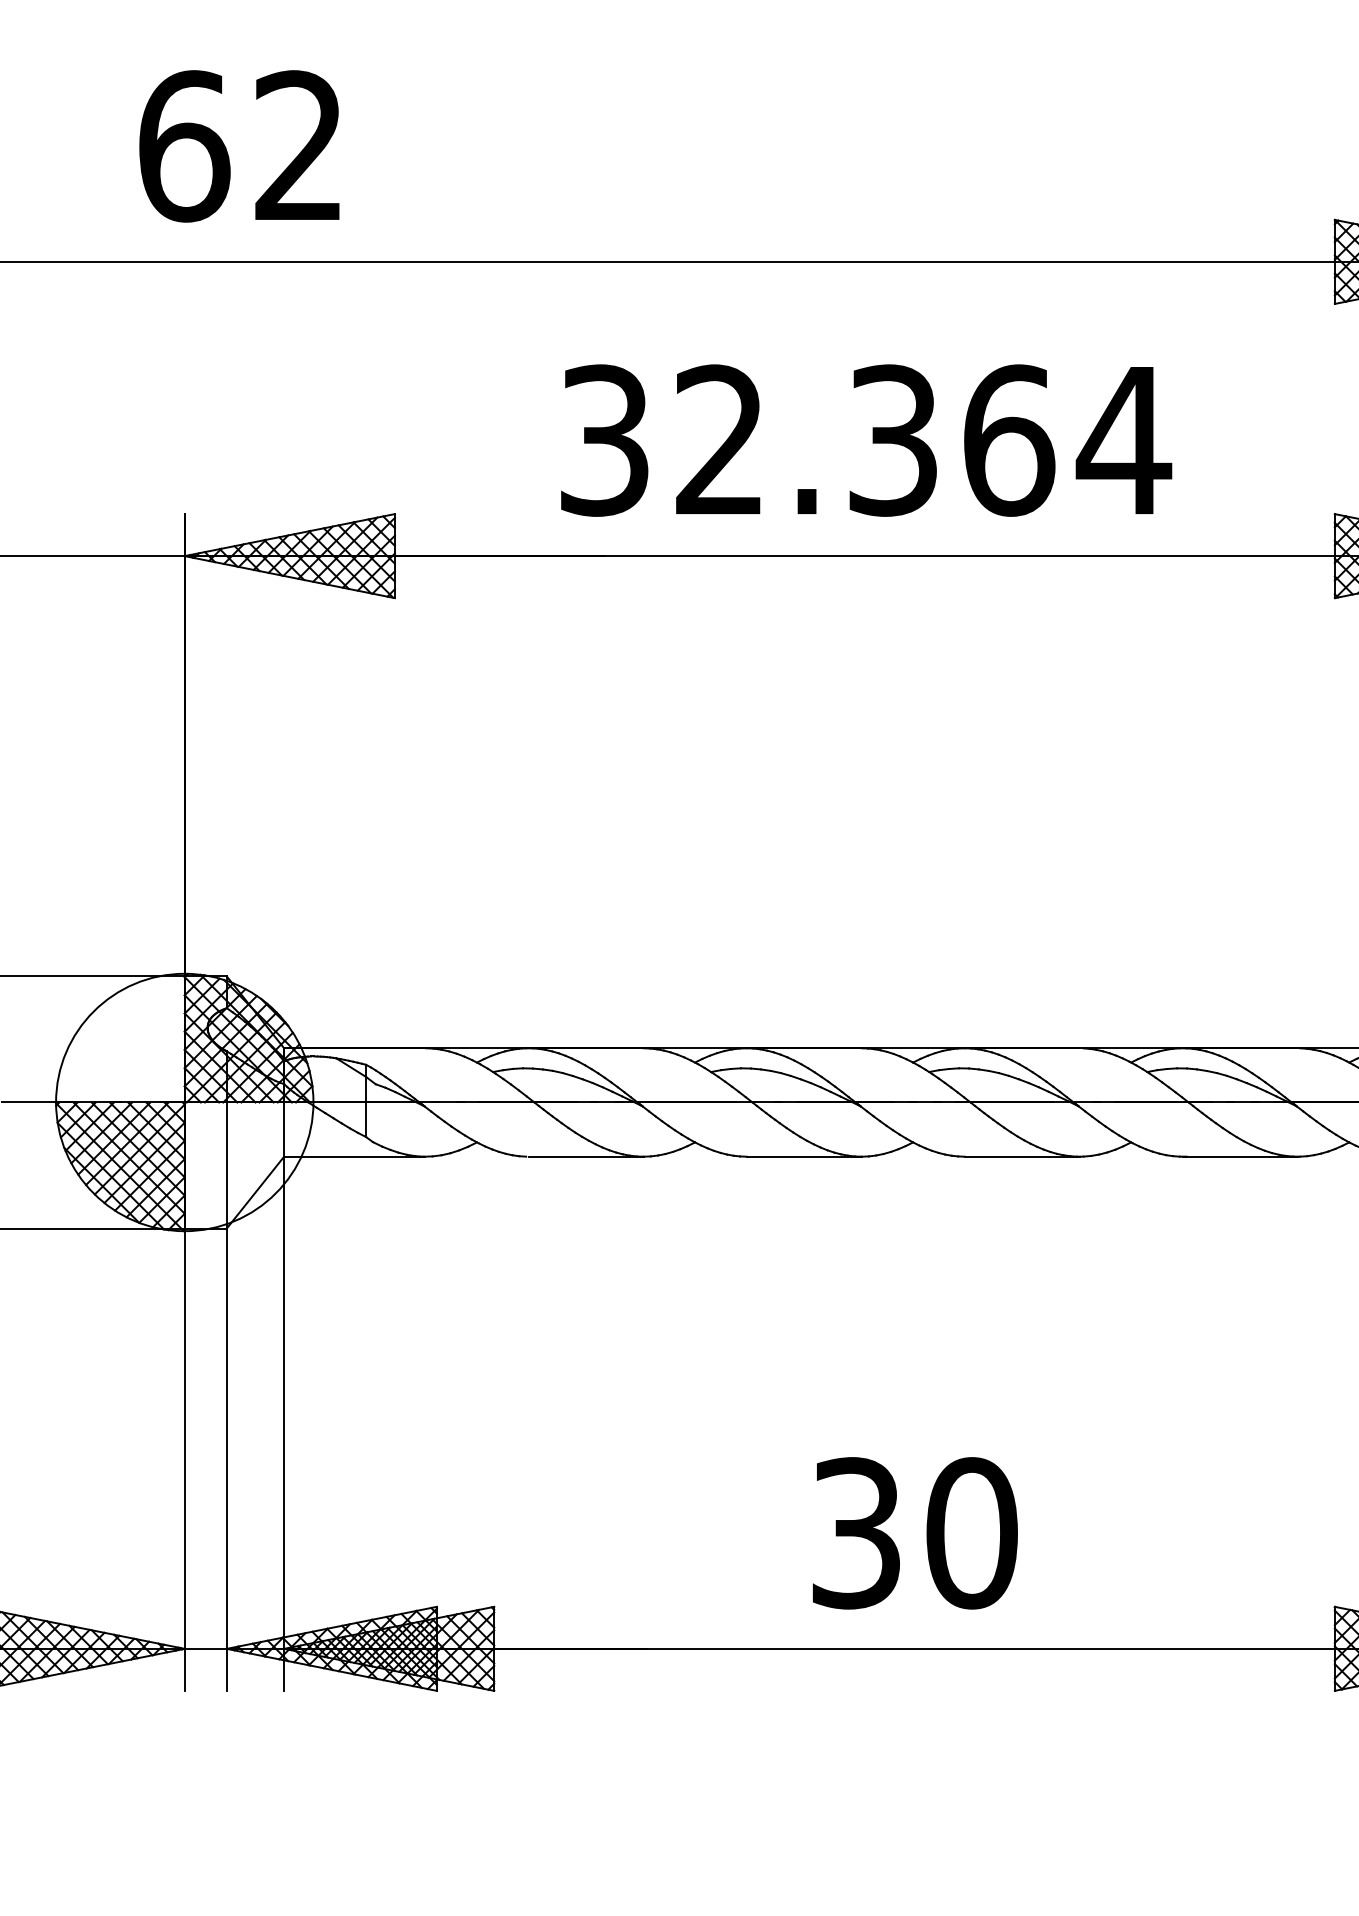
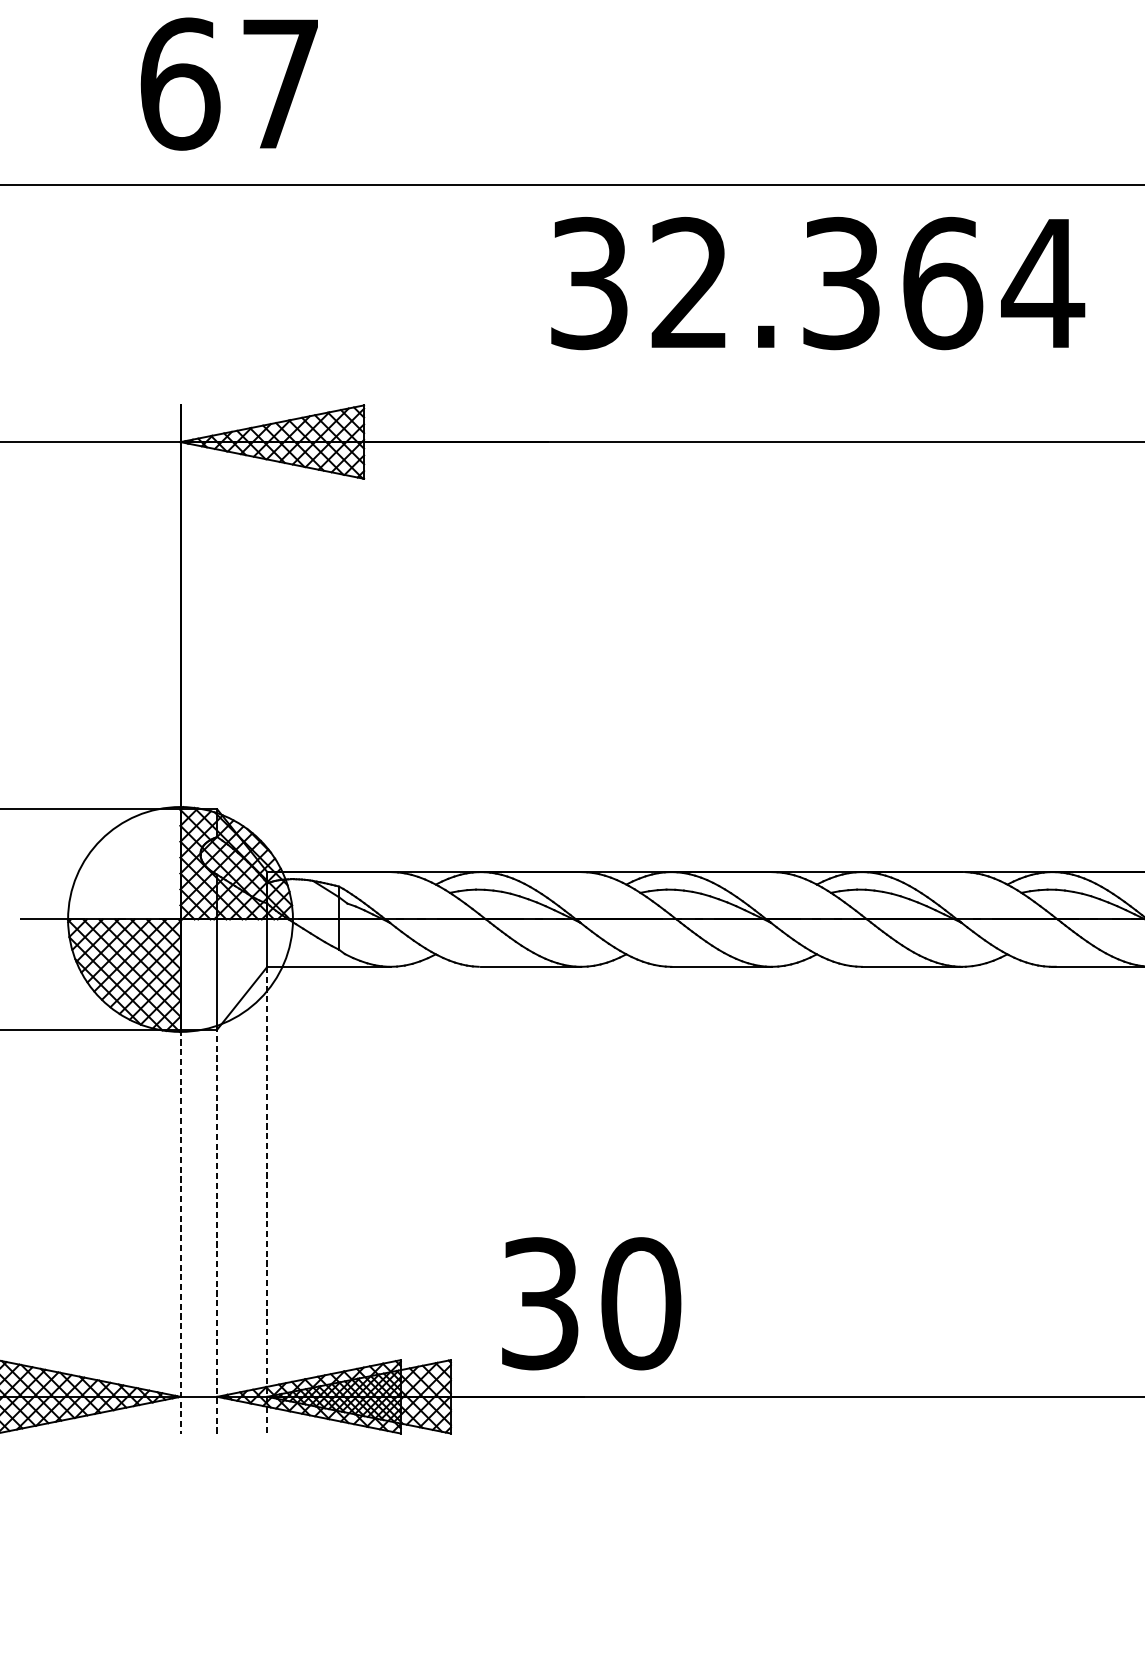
text: (298, 144) -> (279, 82), 62 -> 67
text: (866, 440) -> (818, 283), moved
line: (284, 1424) -> (267, 1200), solid -> dashed
line: (226, 1459) -> (216, 1231), solid -> dashed
line: (184, 1460) -> (180, 1232), solid -> dashed
text: (915, 1533) -> (591, 1303), moved

